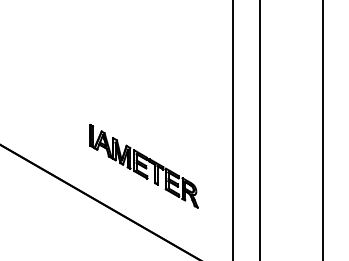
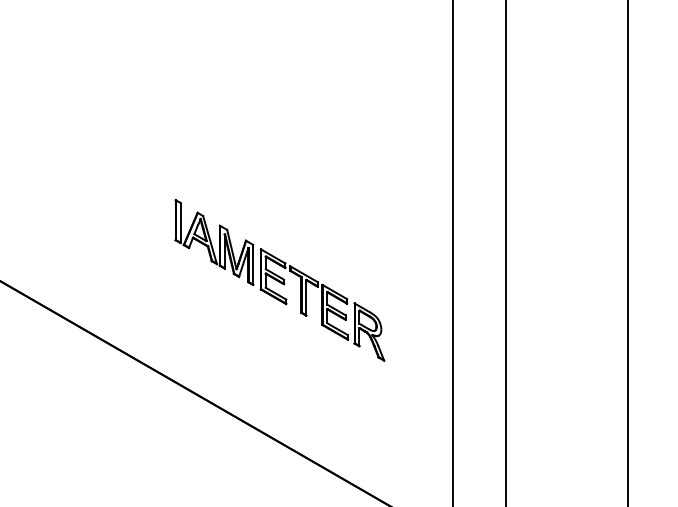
part: (143, 166) -> (278, 280), moved

